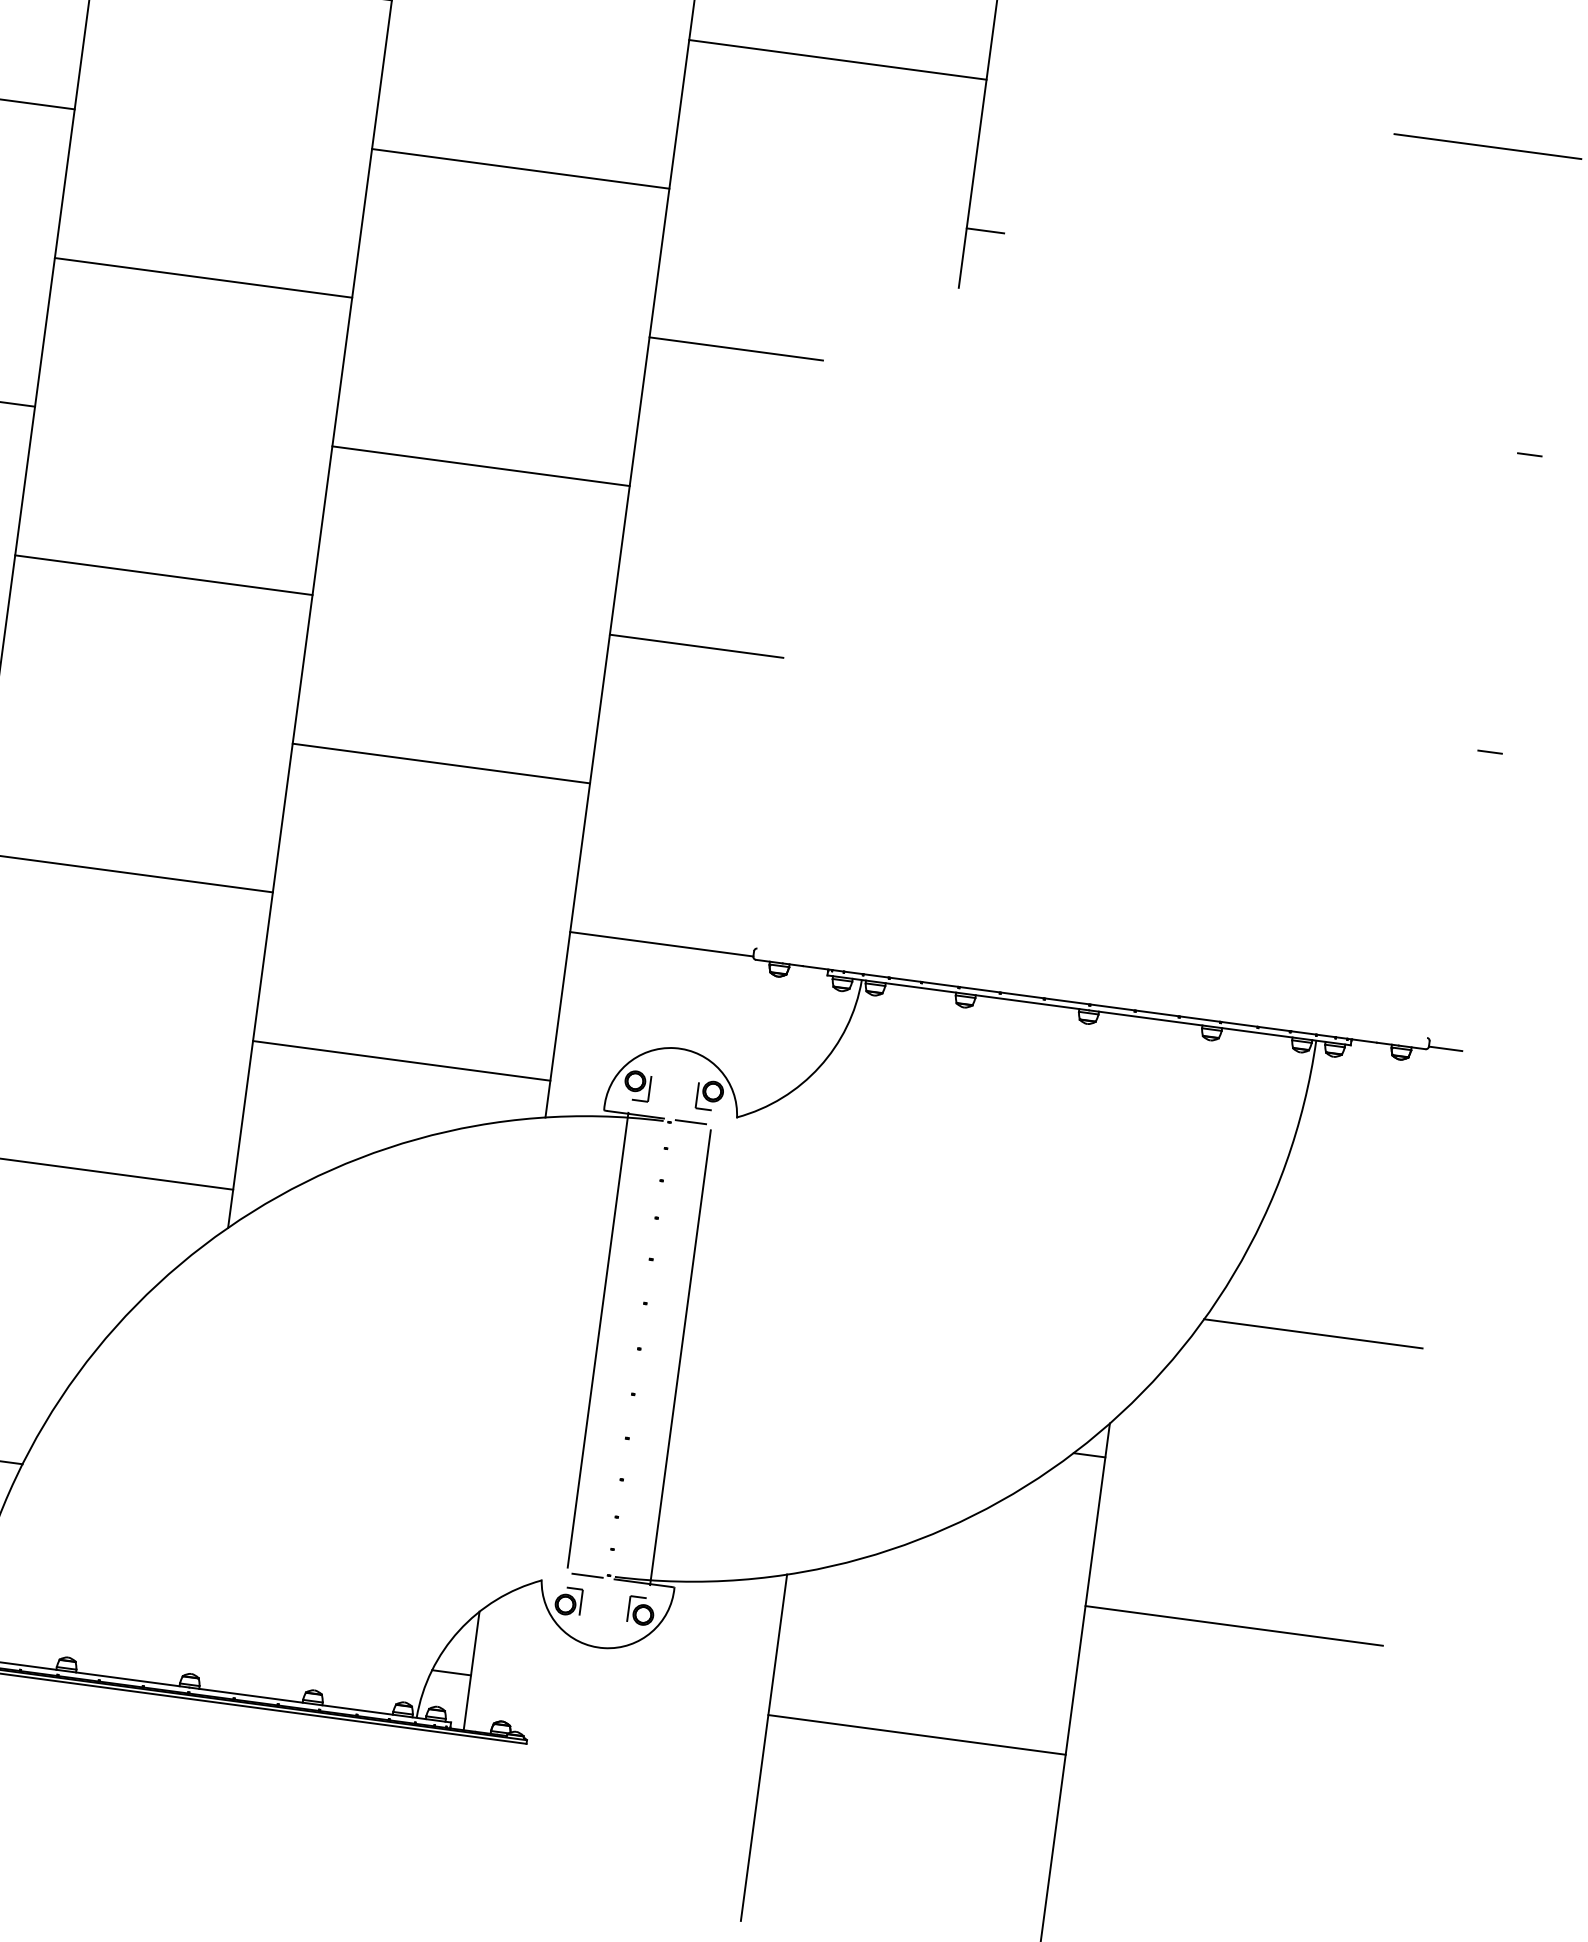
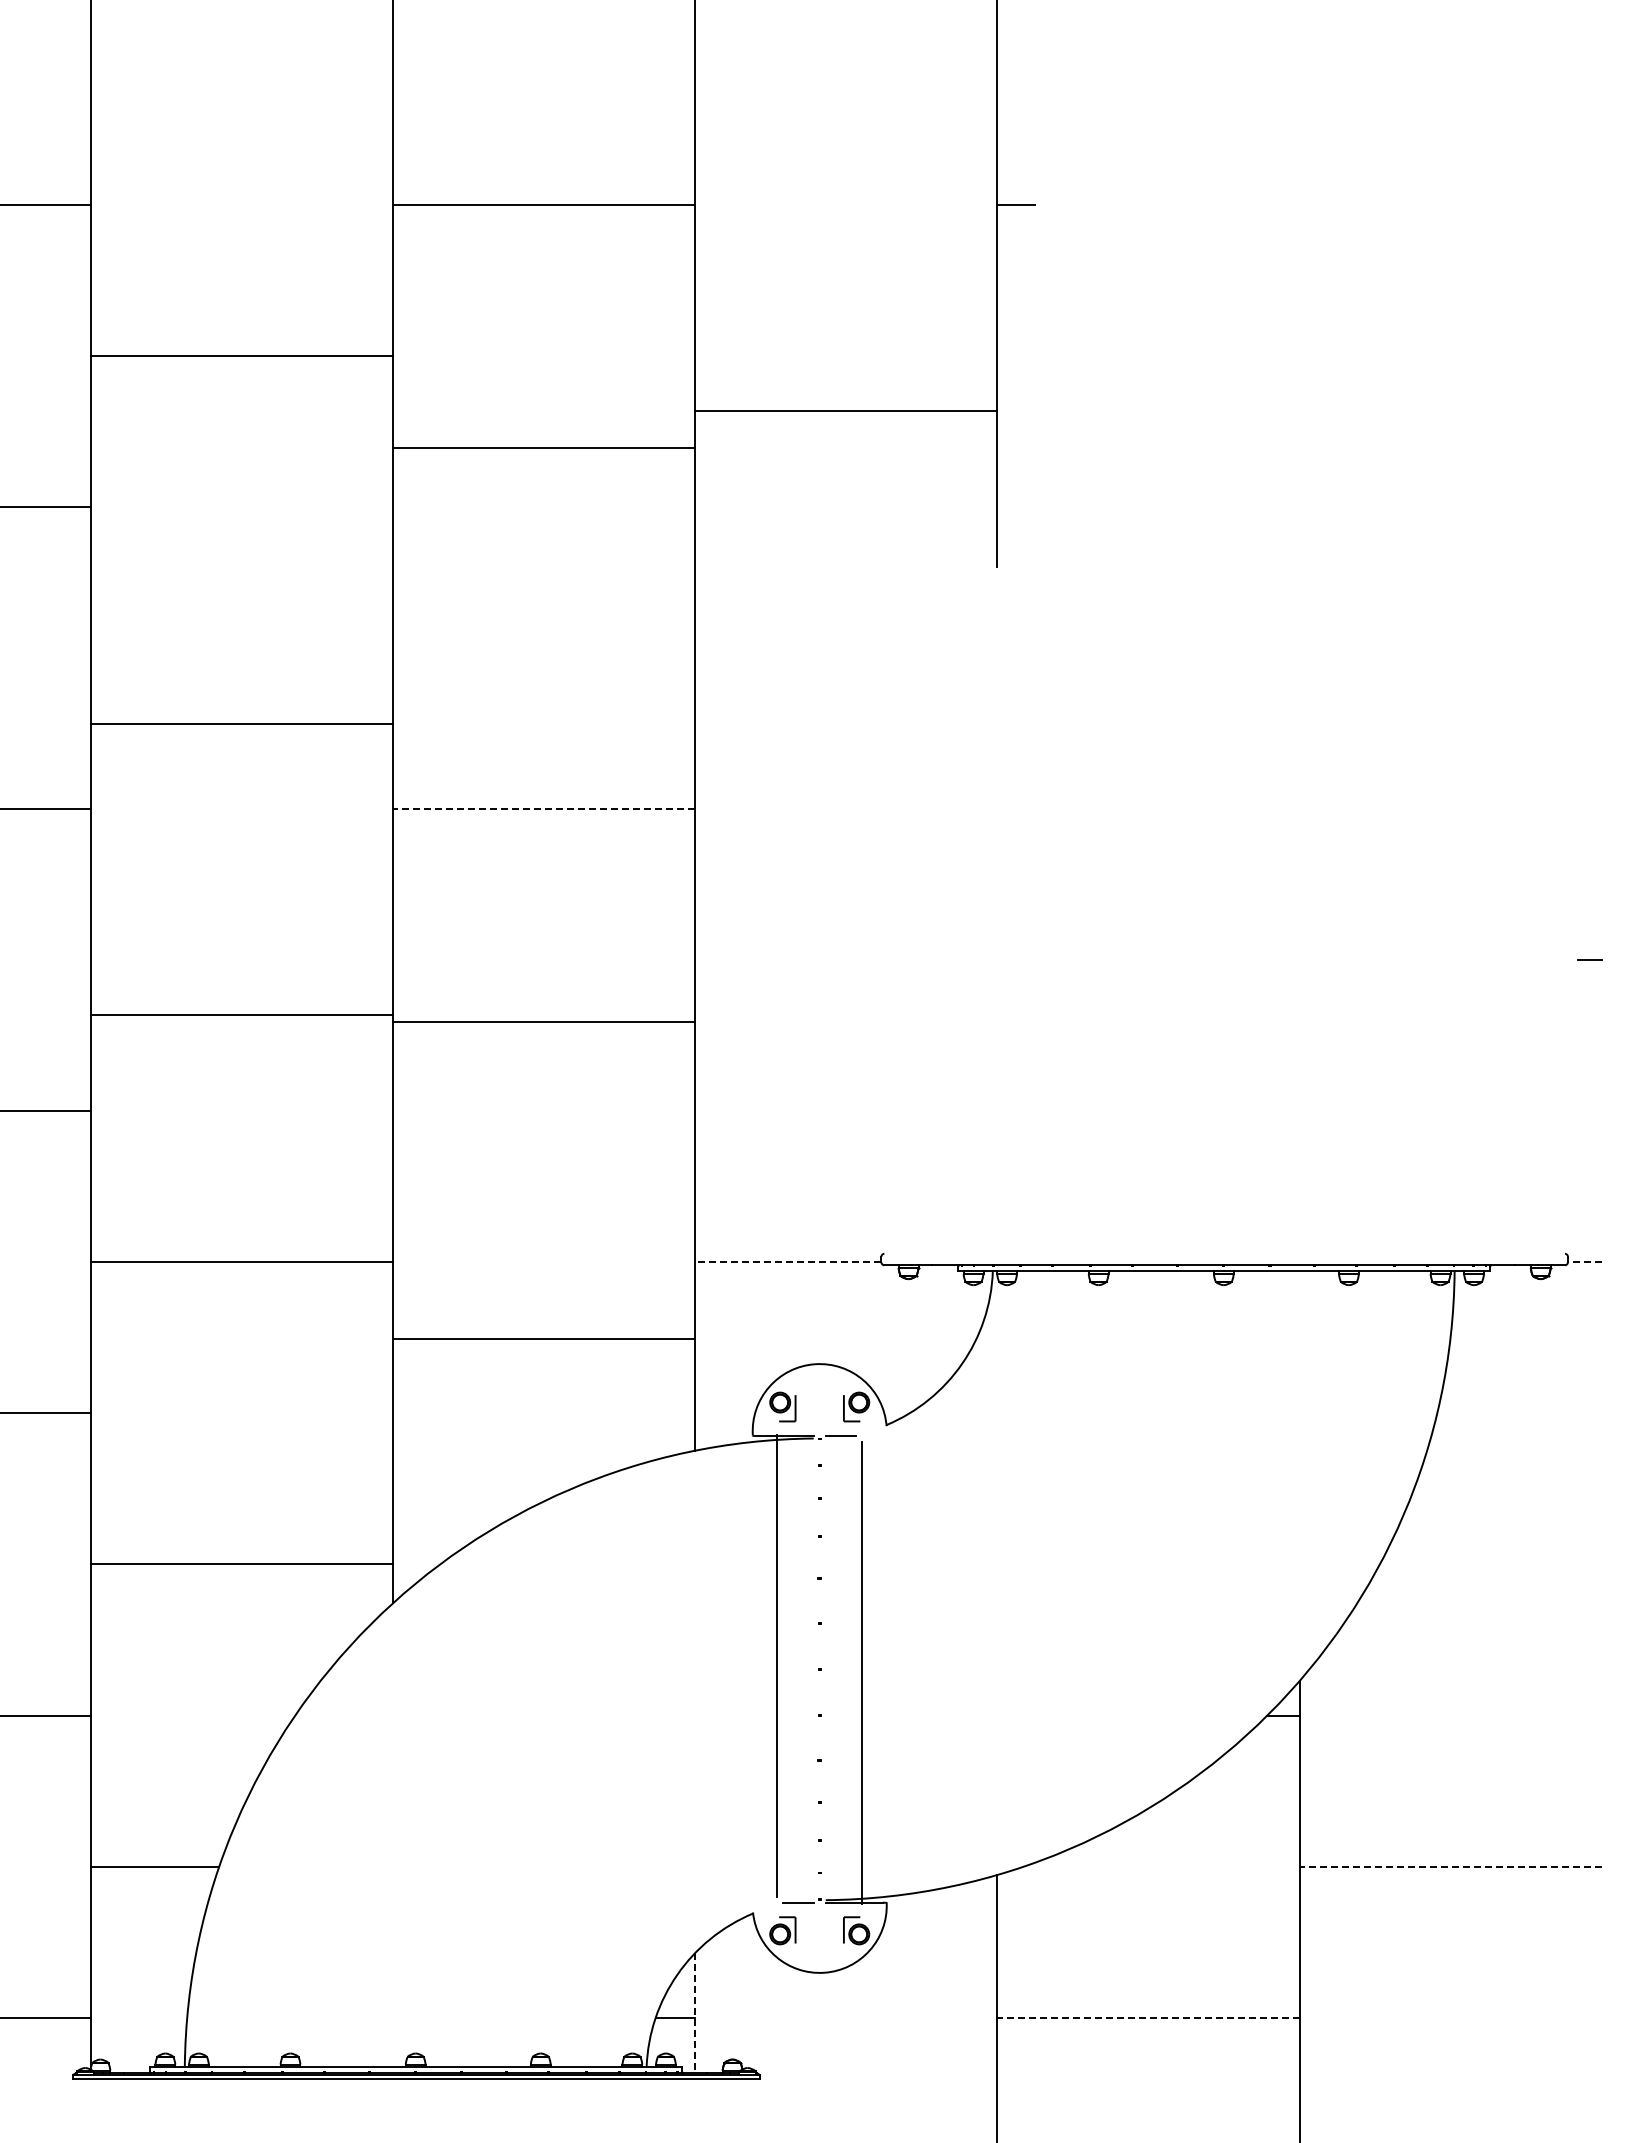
line: (838, 59) -> (846, 410), moved
line: (1487, 146) -> (1506, 355), removed
line: (521, 168) -> (544, 447), moved
line: (985, 230) -> (1016, 506), removed
line: (203, 277) -> (241, 723), moved
line: (736, 348) -> (783, 657), removed
line: (1529, 454) -> (1589, 657), removed
line: (480, 465) -> (543, 808), solid -> dashed
line: (163, 575) -> (241, 1015), moved
line: (696, 646) -> (783, 960), removed
line: (441, 763) -> (544, 1022), moved
line: (660, 944) -> (787, 1262), solid -> dashed
line: (1445, 1049) -> (1584, 1262), solid -> dashed
line: (402, 1061) -> (544, 1339), moved
line: (1313, 1333) -> (1490, 1564), removed
line: (1234, 1625) -> (1450, 1866), solid -> dashed
line: (471, 1671) -> (695, 2013), solid -> dashed
line: (917, 1734) -> (1148, 2017), solid -> dashed

